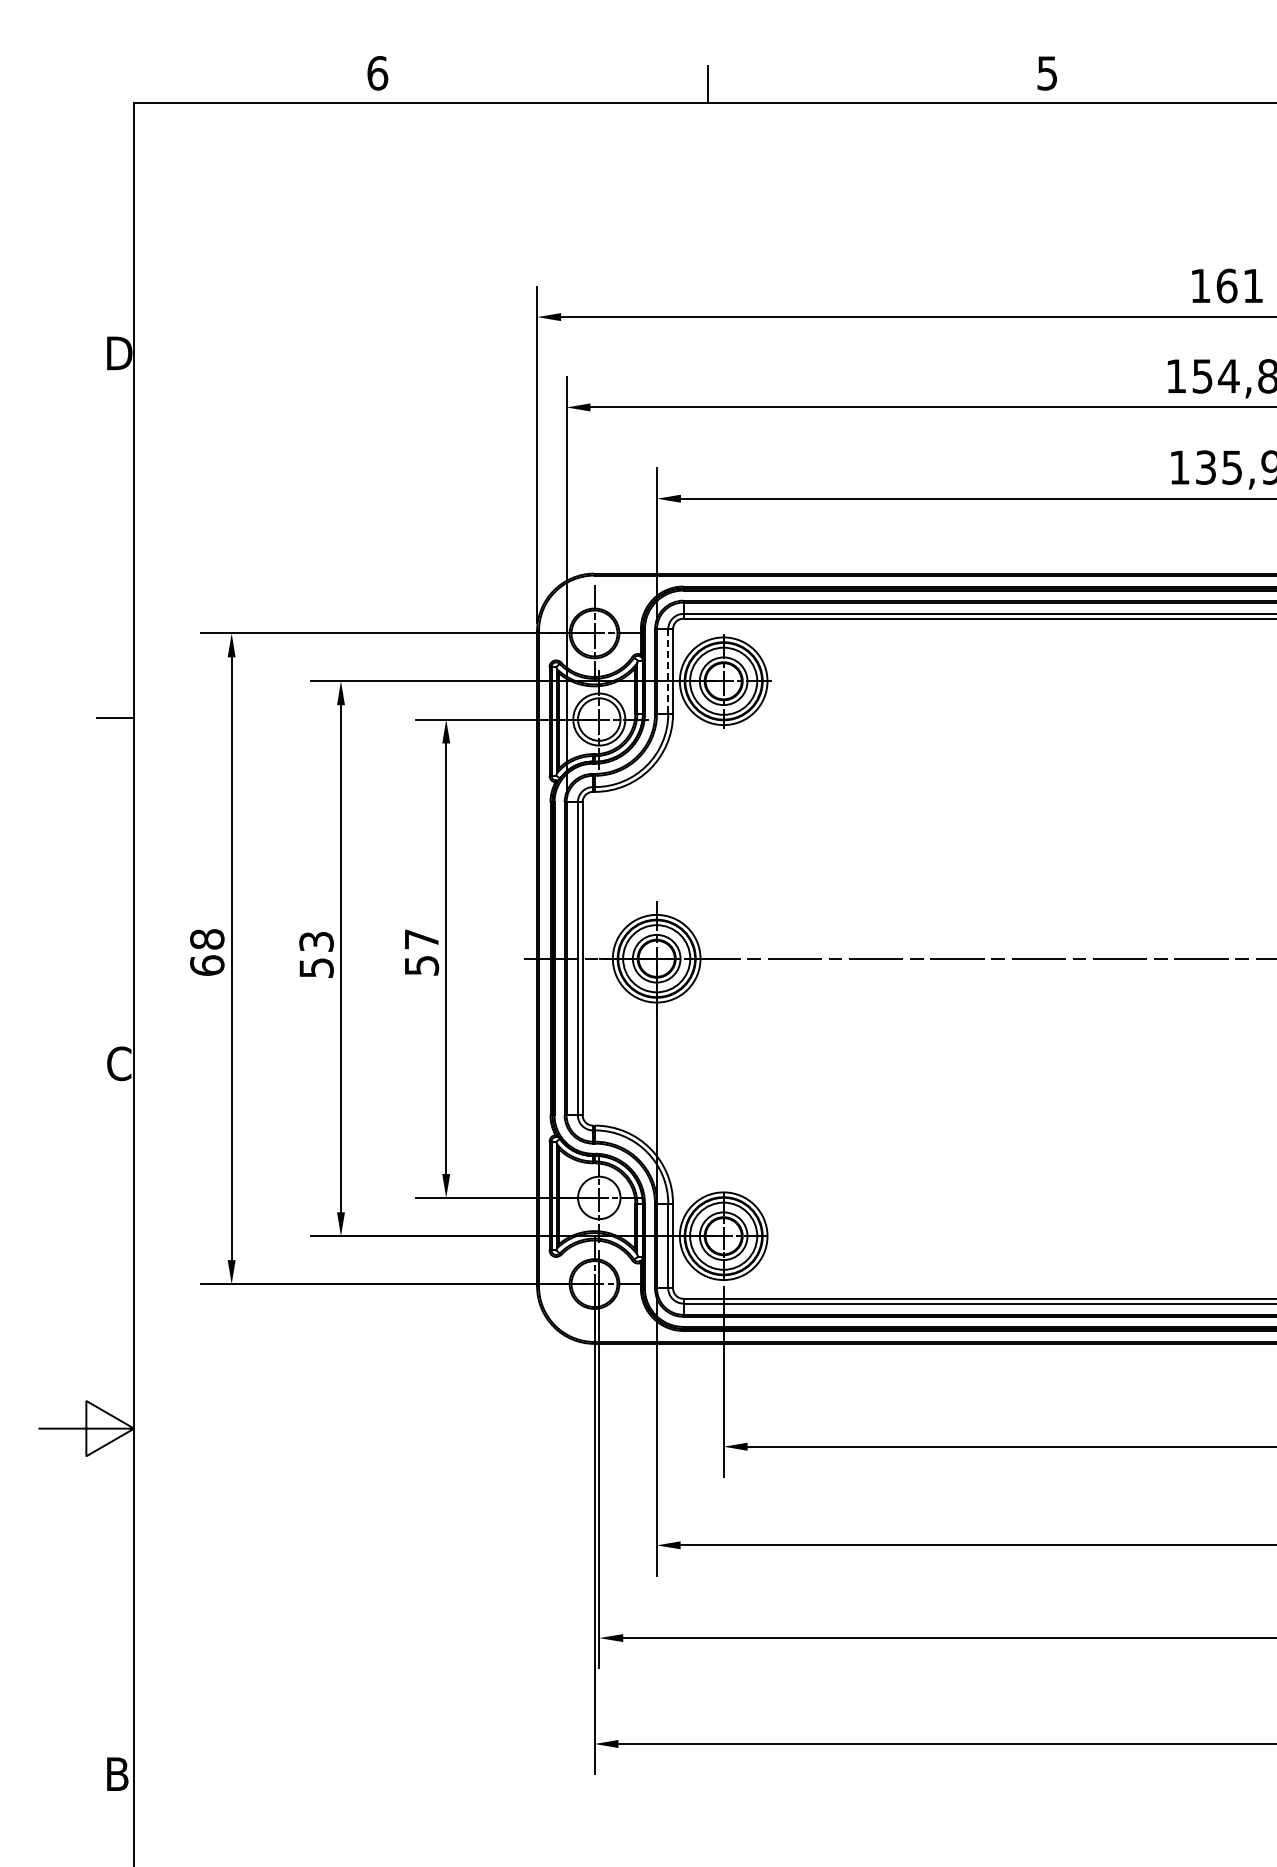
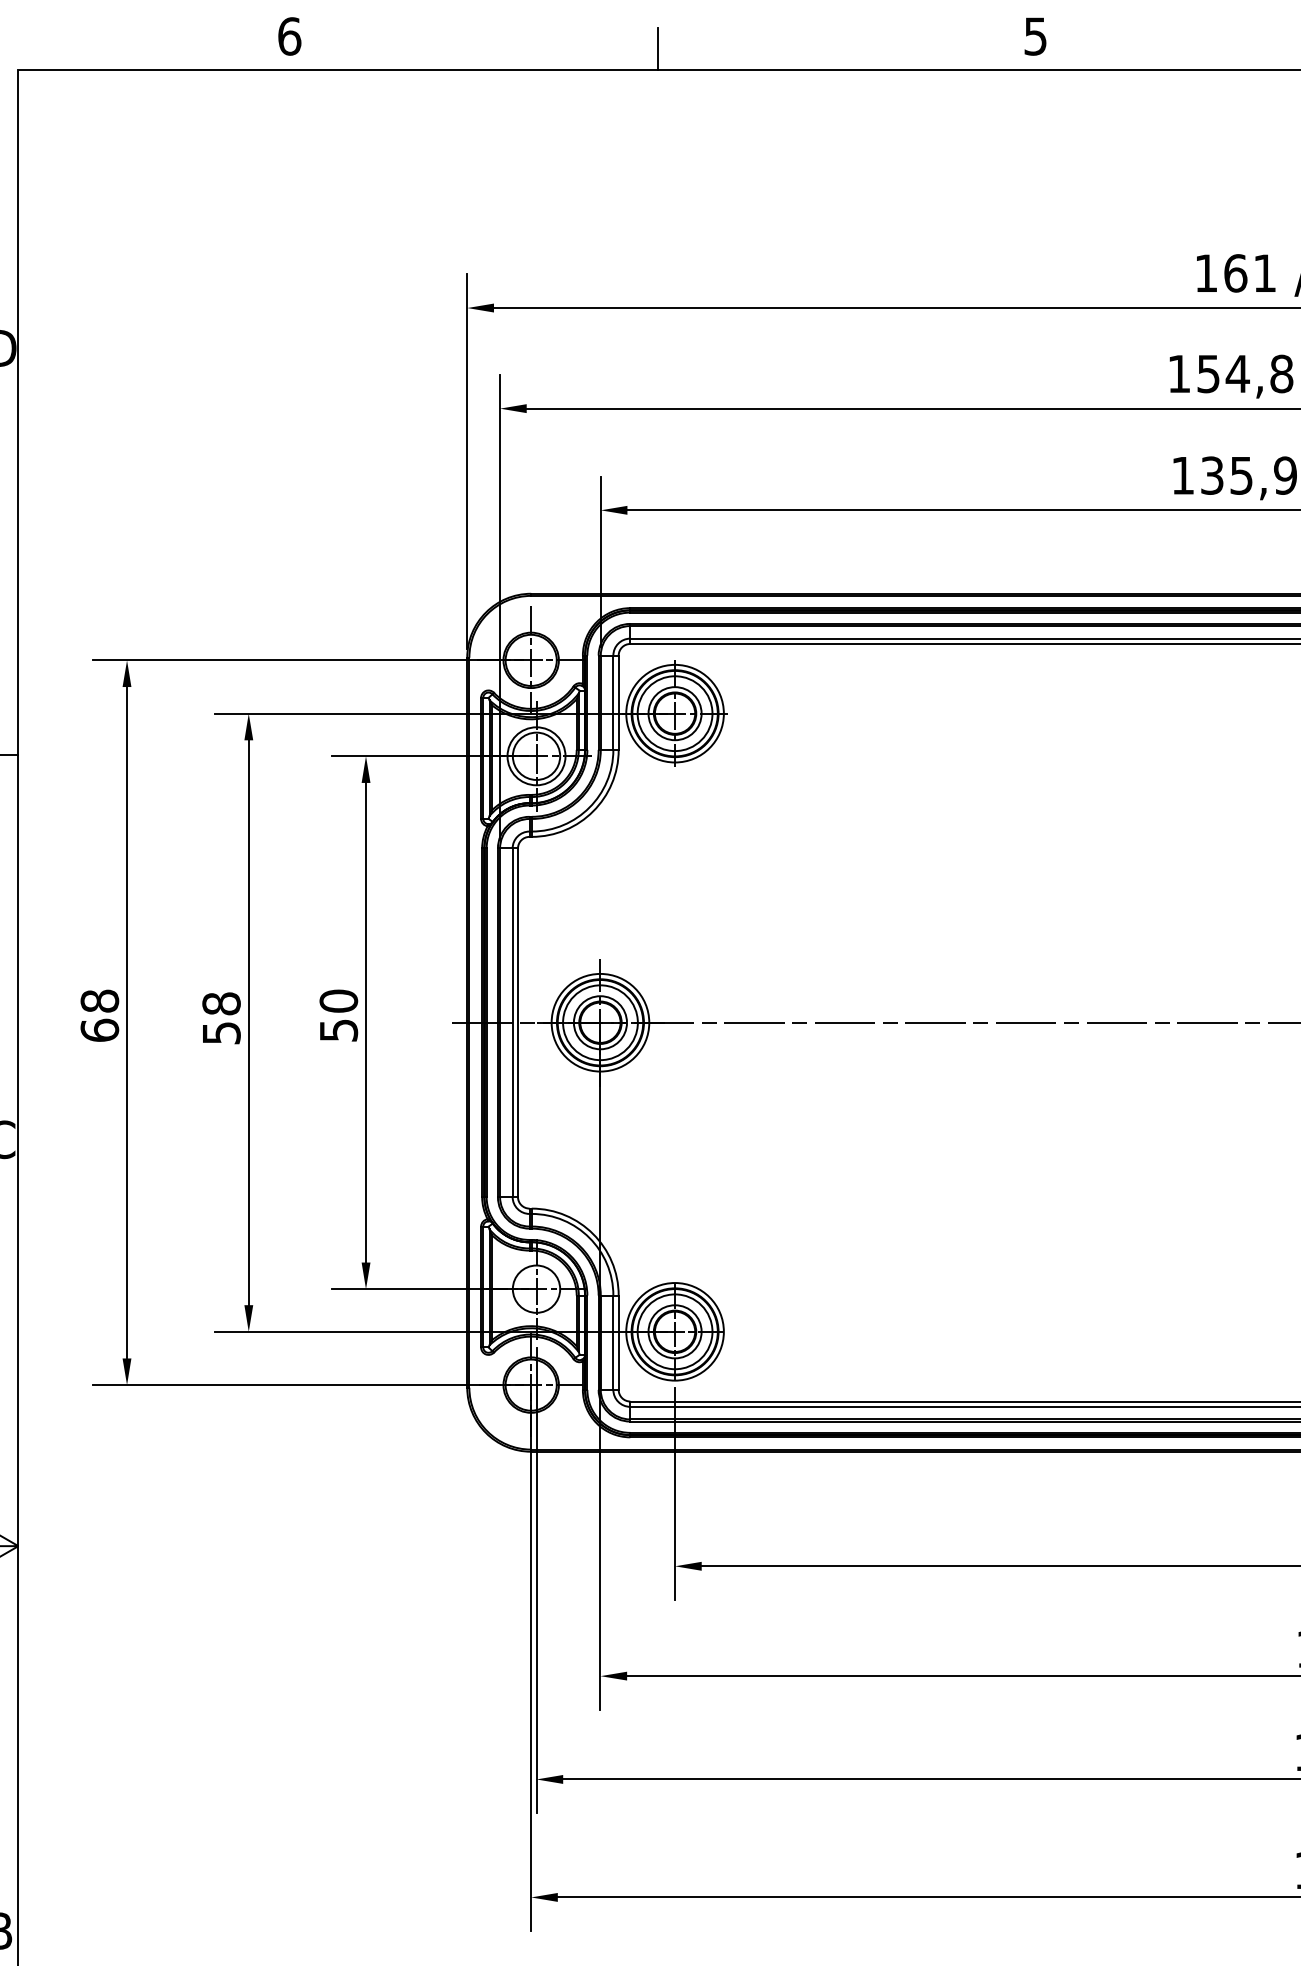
line: (668, 671) -> (613, 702), dashed -> solid
text: (421, 939) -> (338, 1001), 57 -> 50
text: (316, 941) -> (221, 1003), 53 -> 58

